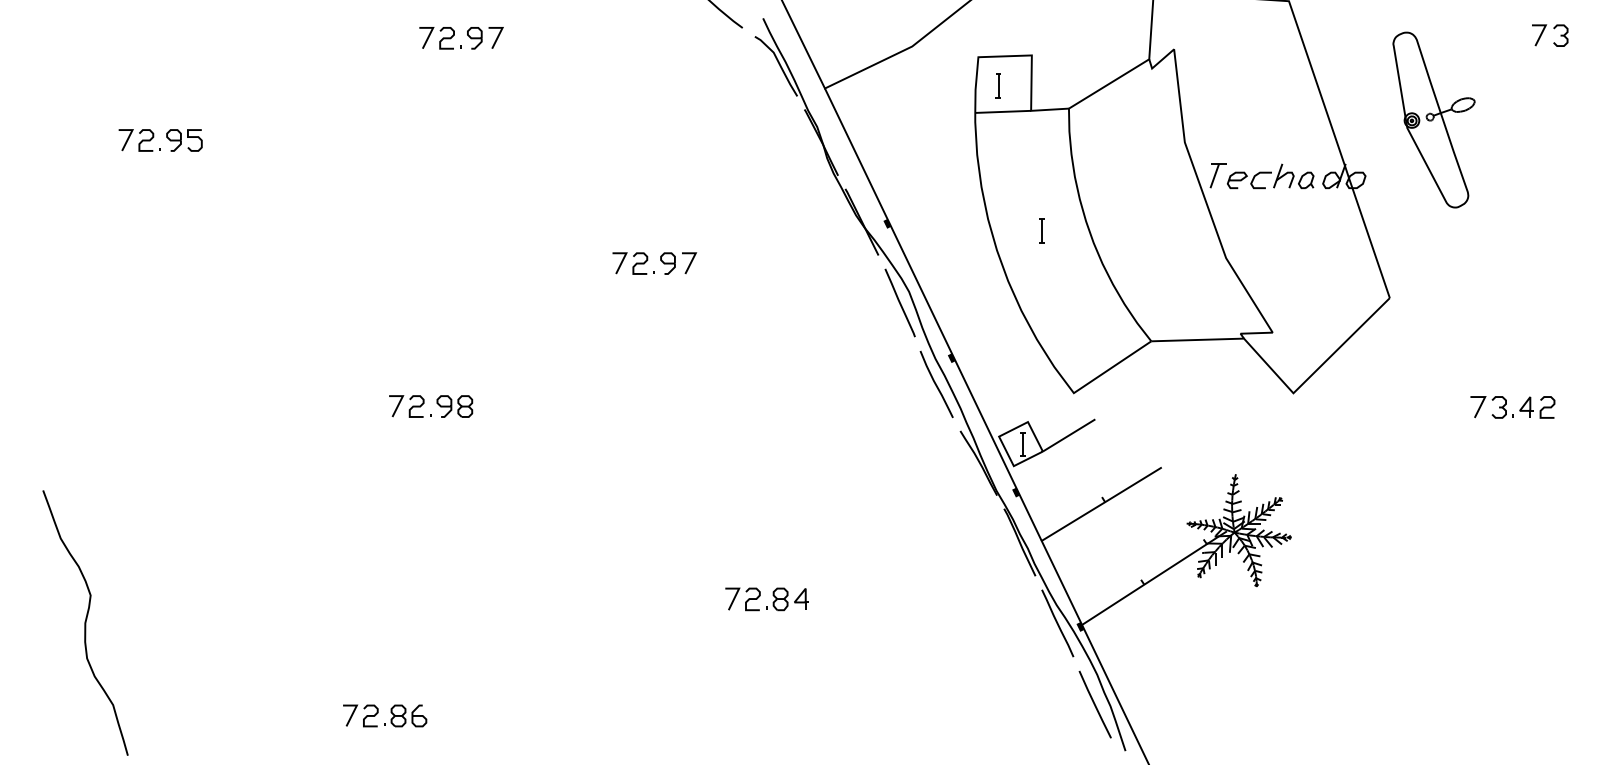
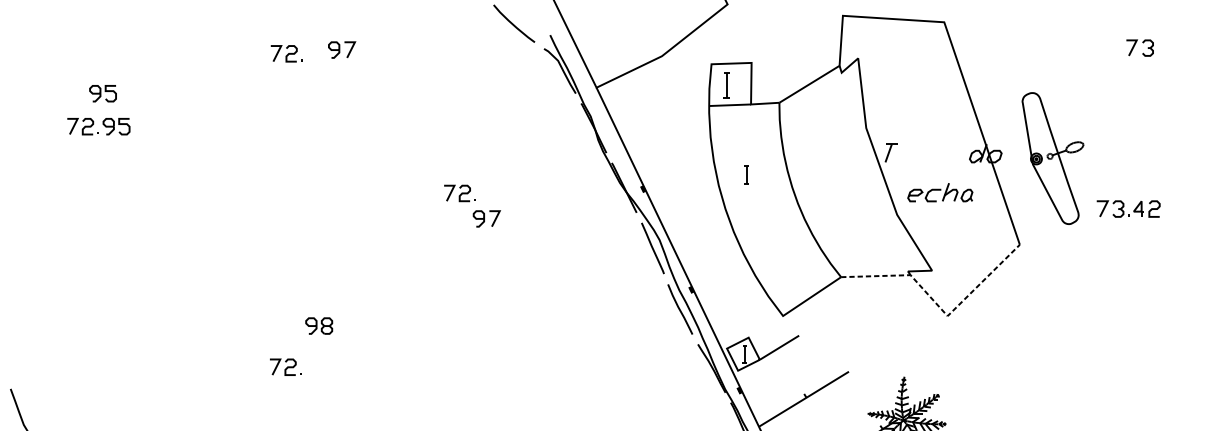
part: (440, 38) -> (286, 53), moved
part: (997, 85) -> (725, 85), size x1.4
part: (166, 96) -> (103, 93), added
part: (1433, 119) -> (1052, 158), moved
part: (1270, 176) -> (940, 192), moved
part: (1041, 230) -> (746, 174), moved
part: (633, 263) -> (459, 193), moved
line: (1283, 382) -> (940, 308), solid -> dashed
part: (410, 406) -> (285, 367), moved
part: (1506, 409) -> (1123, 210), moved

